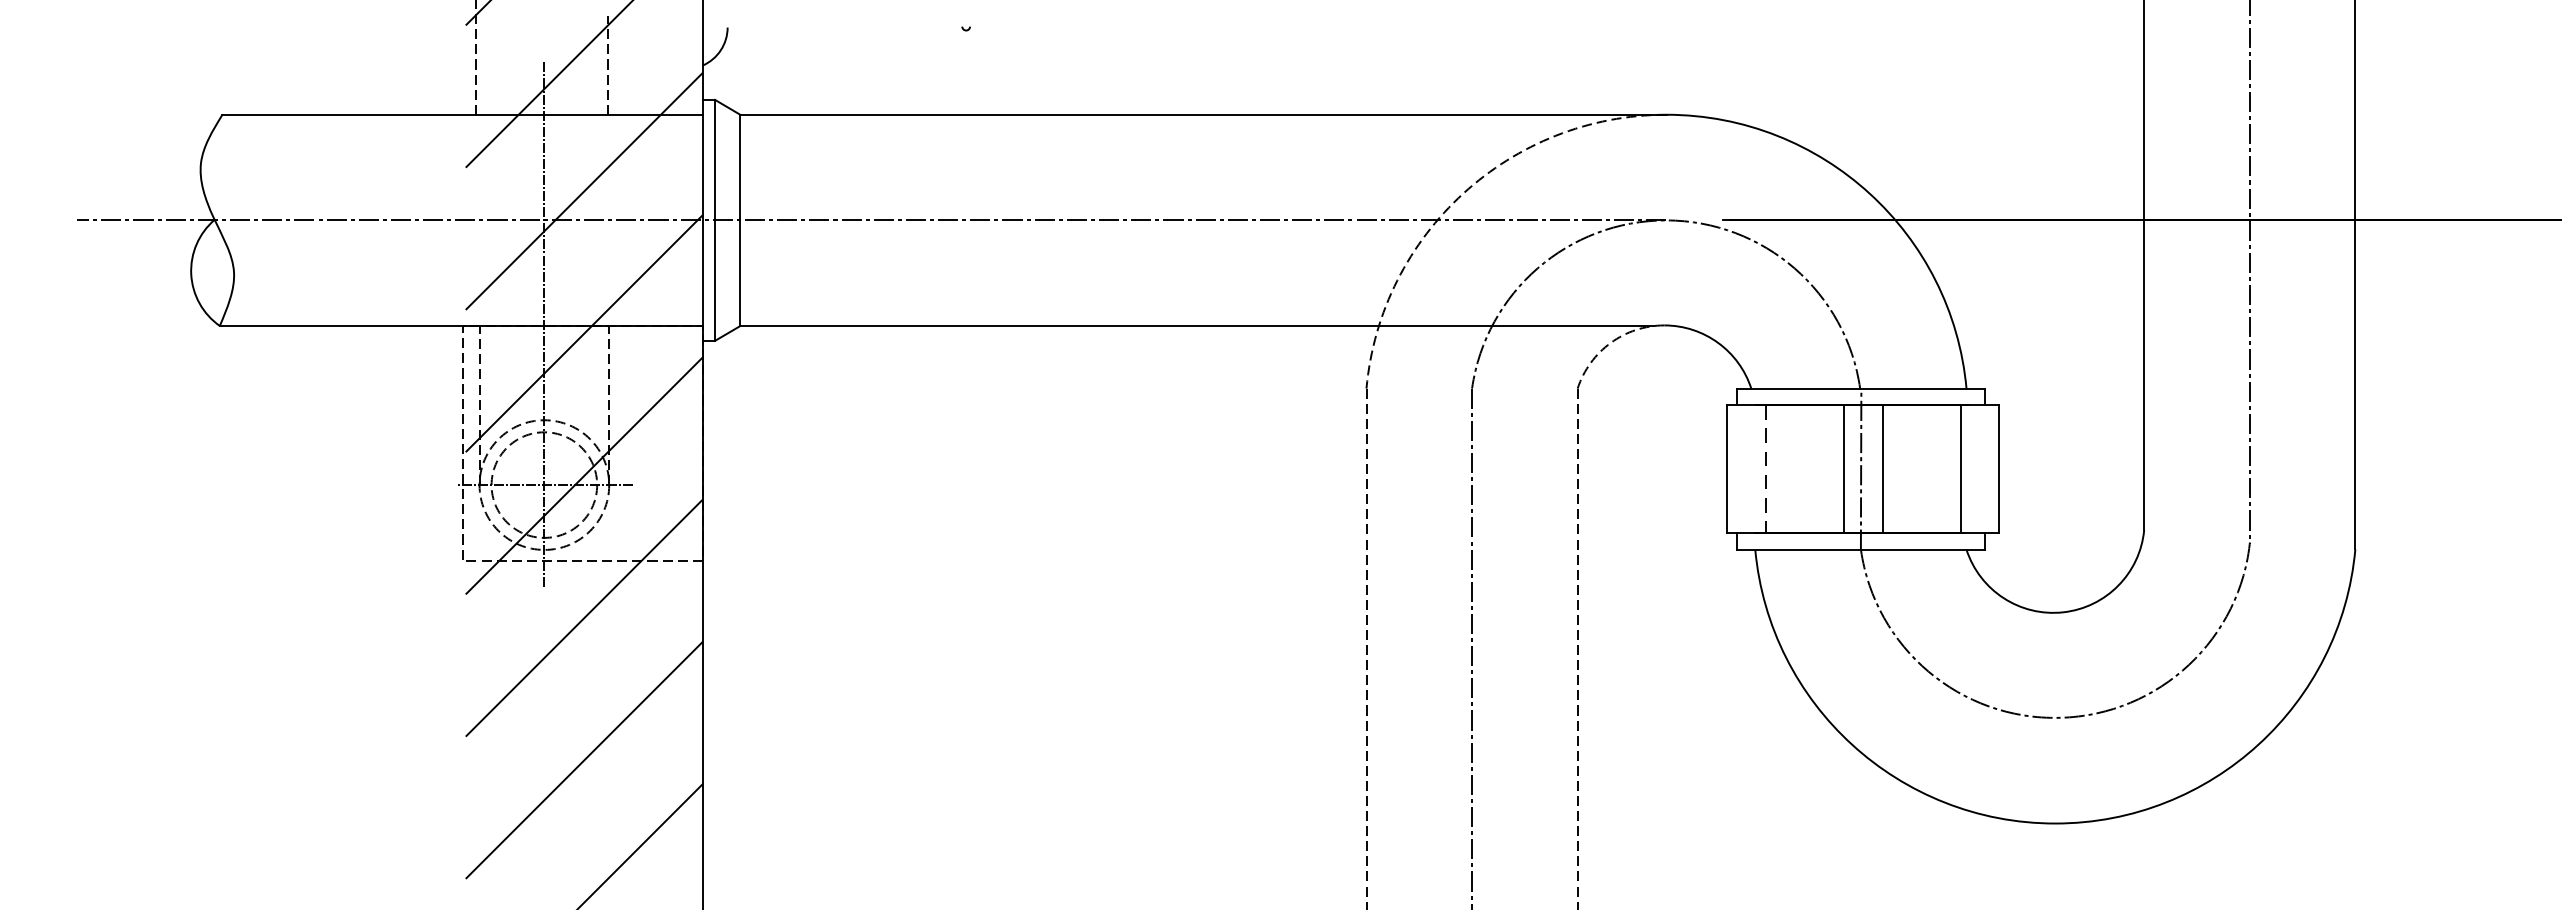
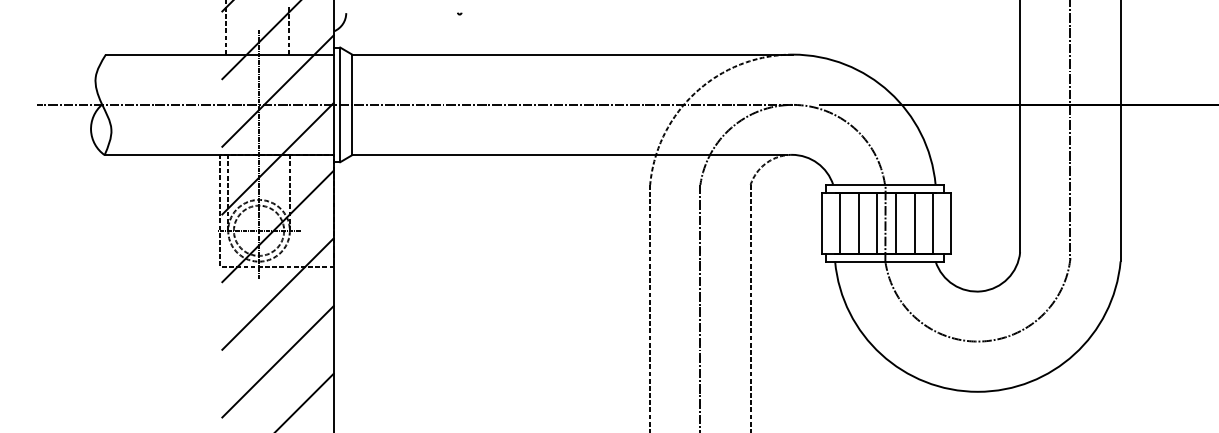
line: (1804, 467) -> (858, 222), added
line: (1922, 467) -> (914, 222), added
line: (1766, 469) -> (840, 223), dashed -> solid

